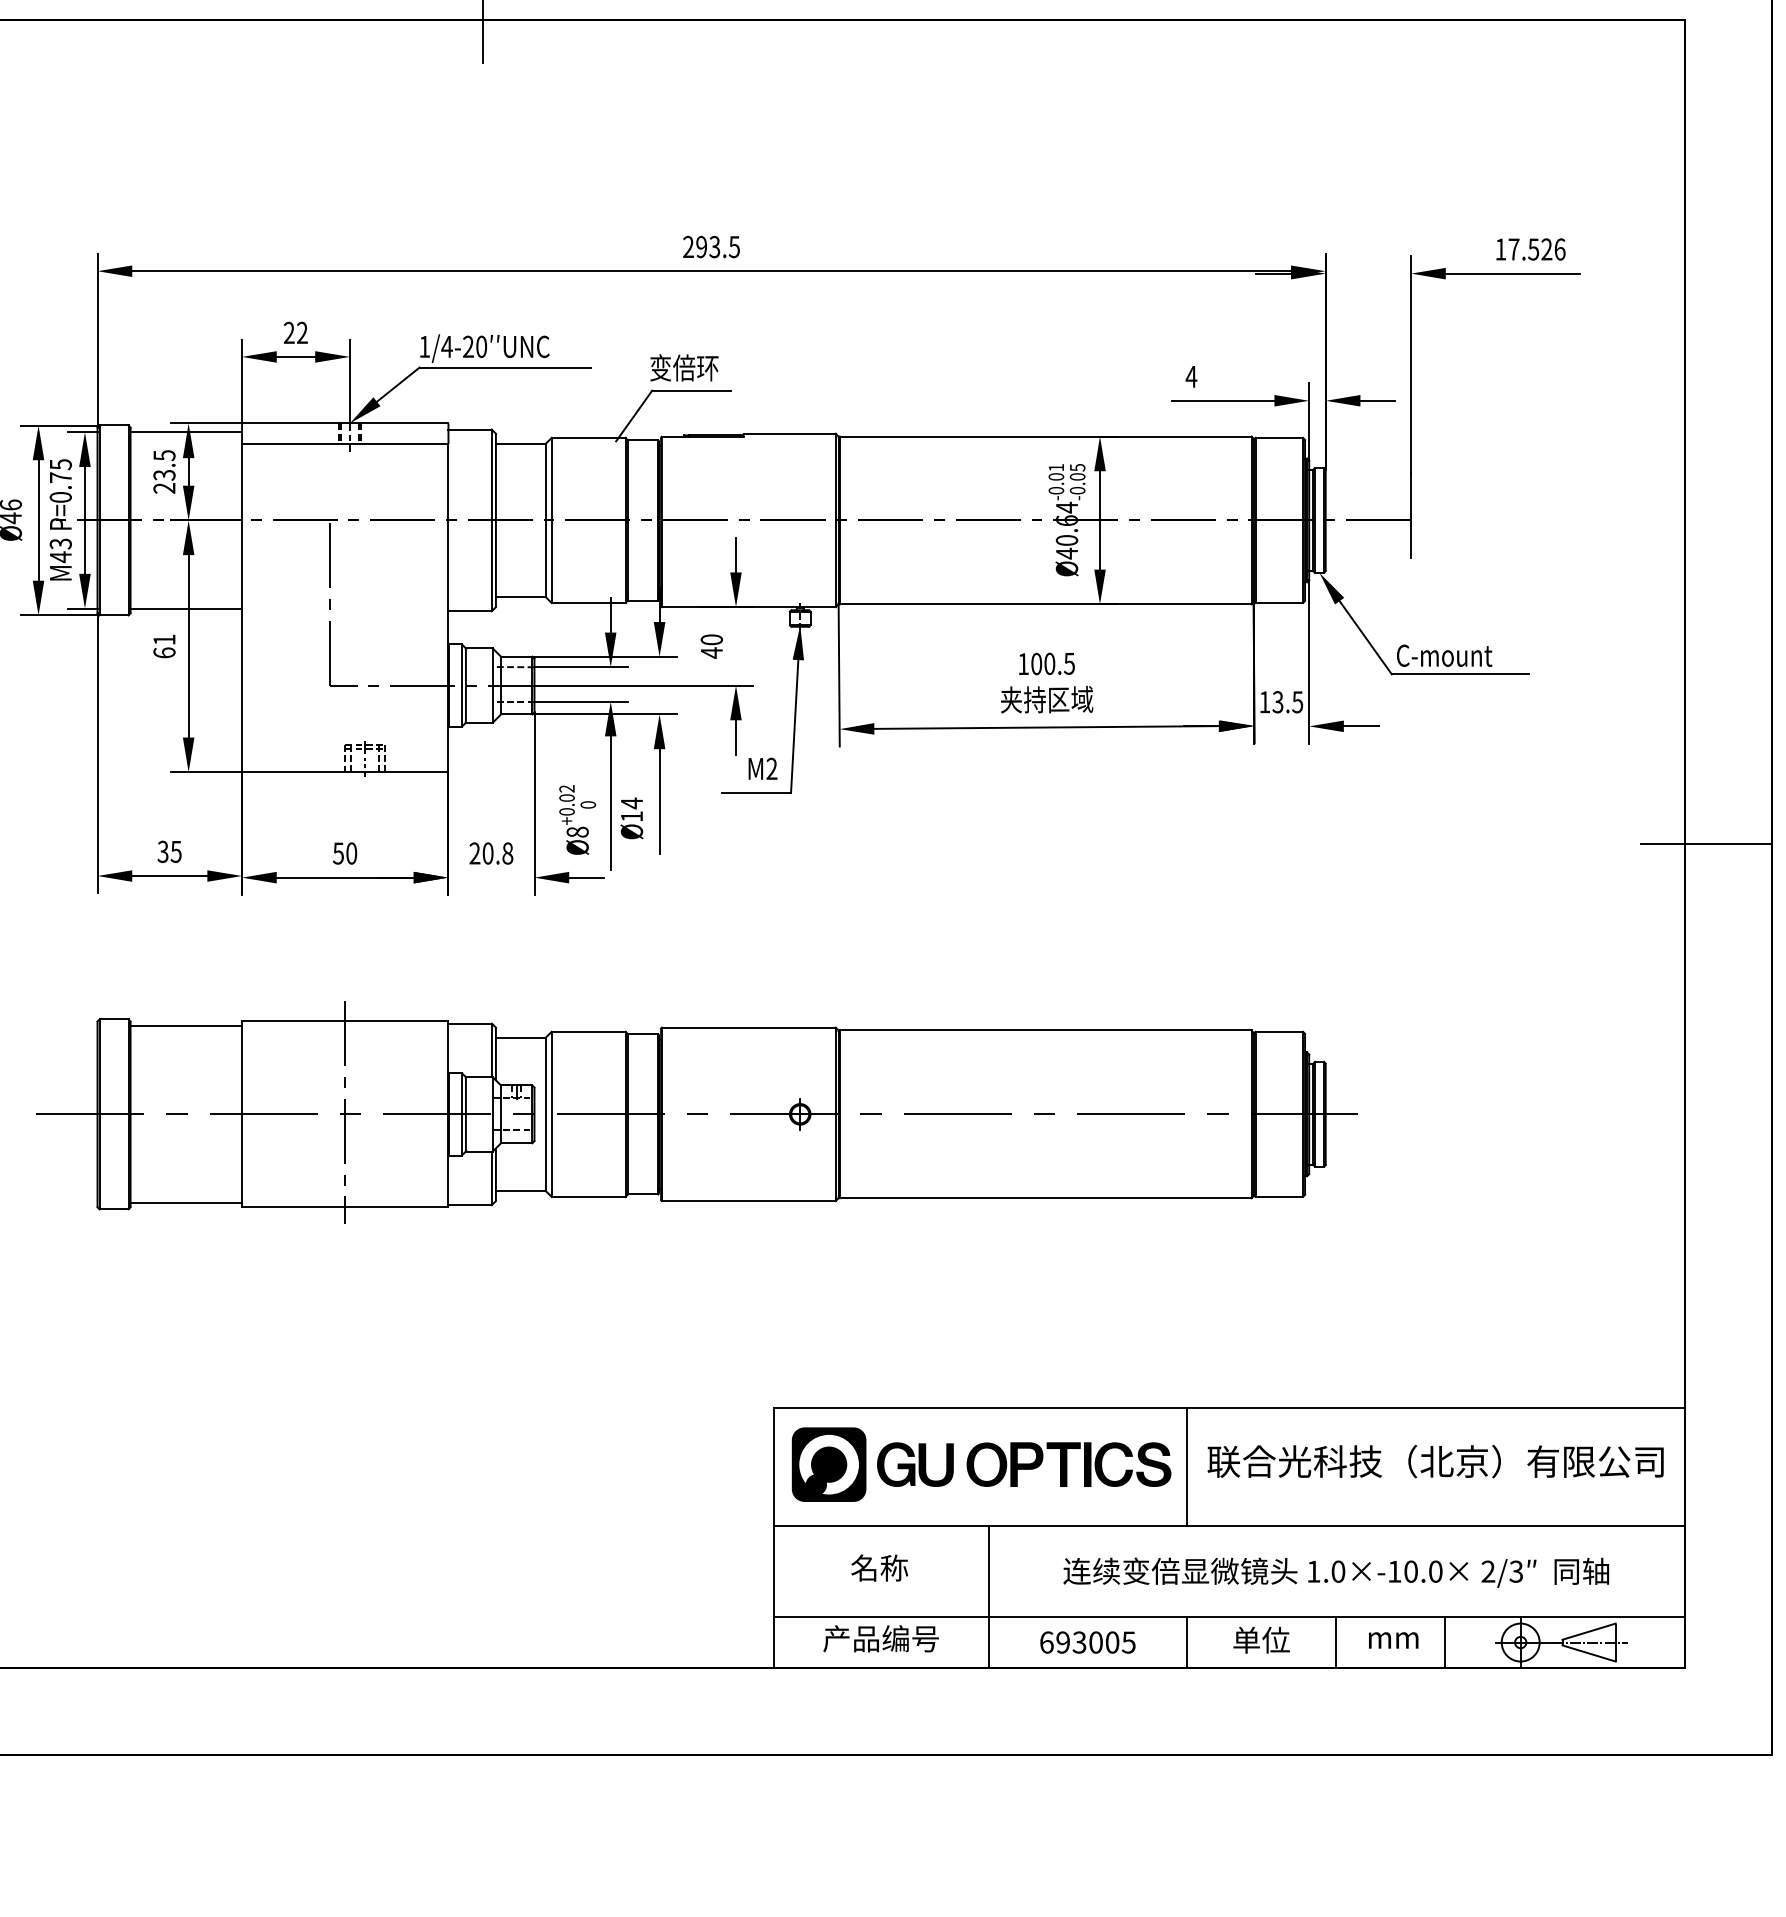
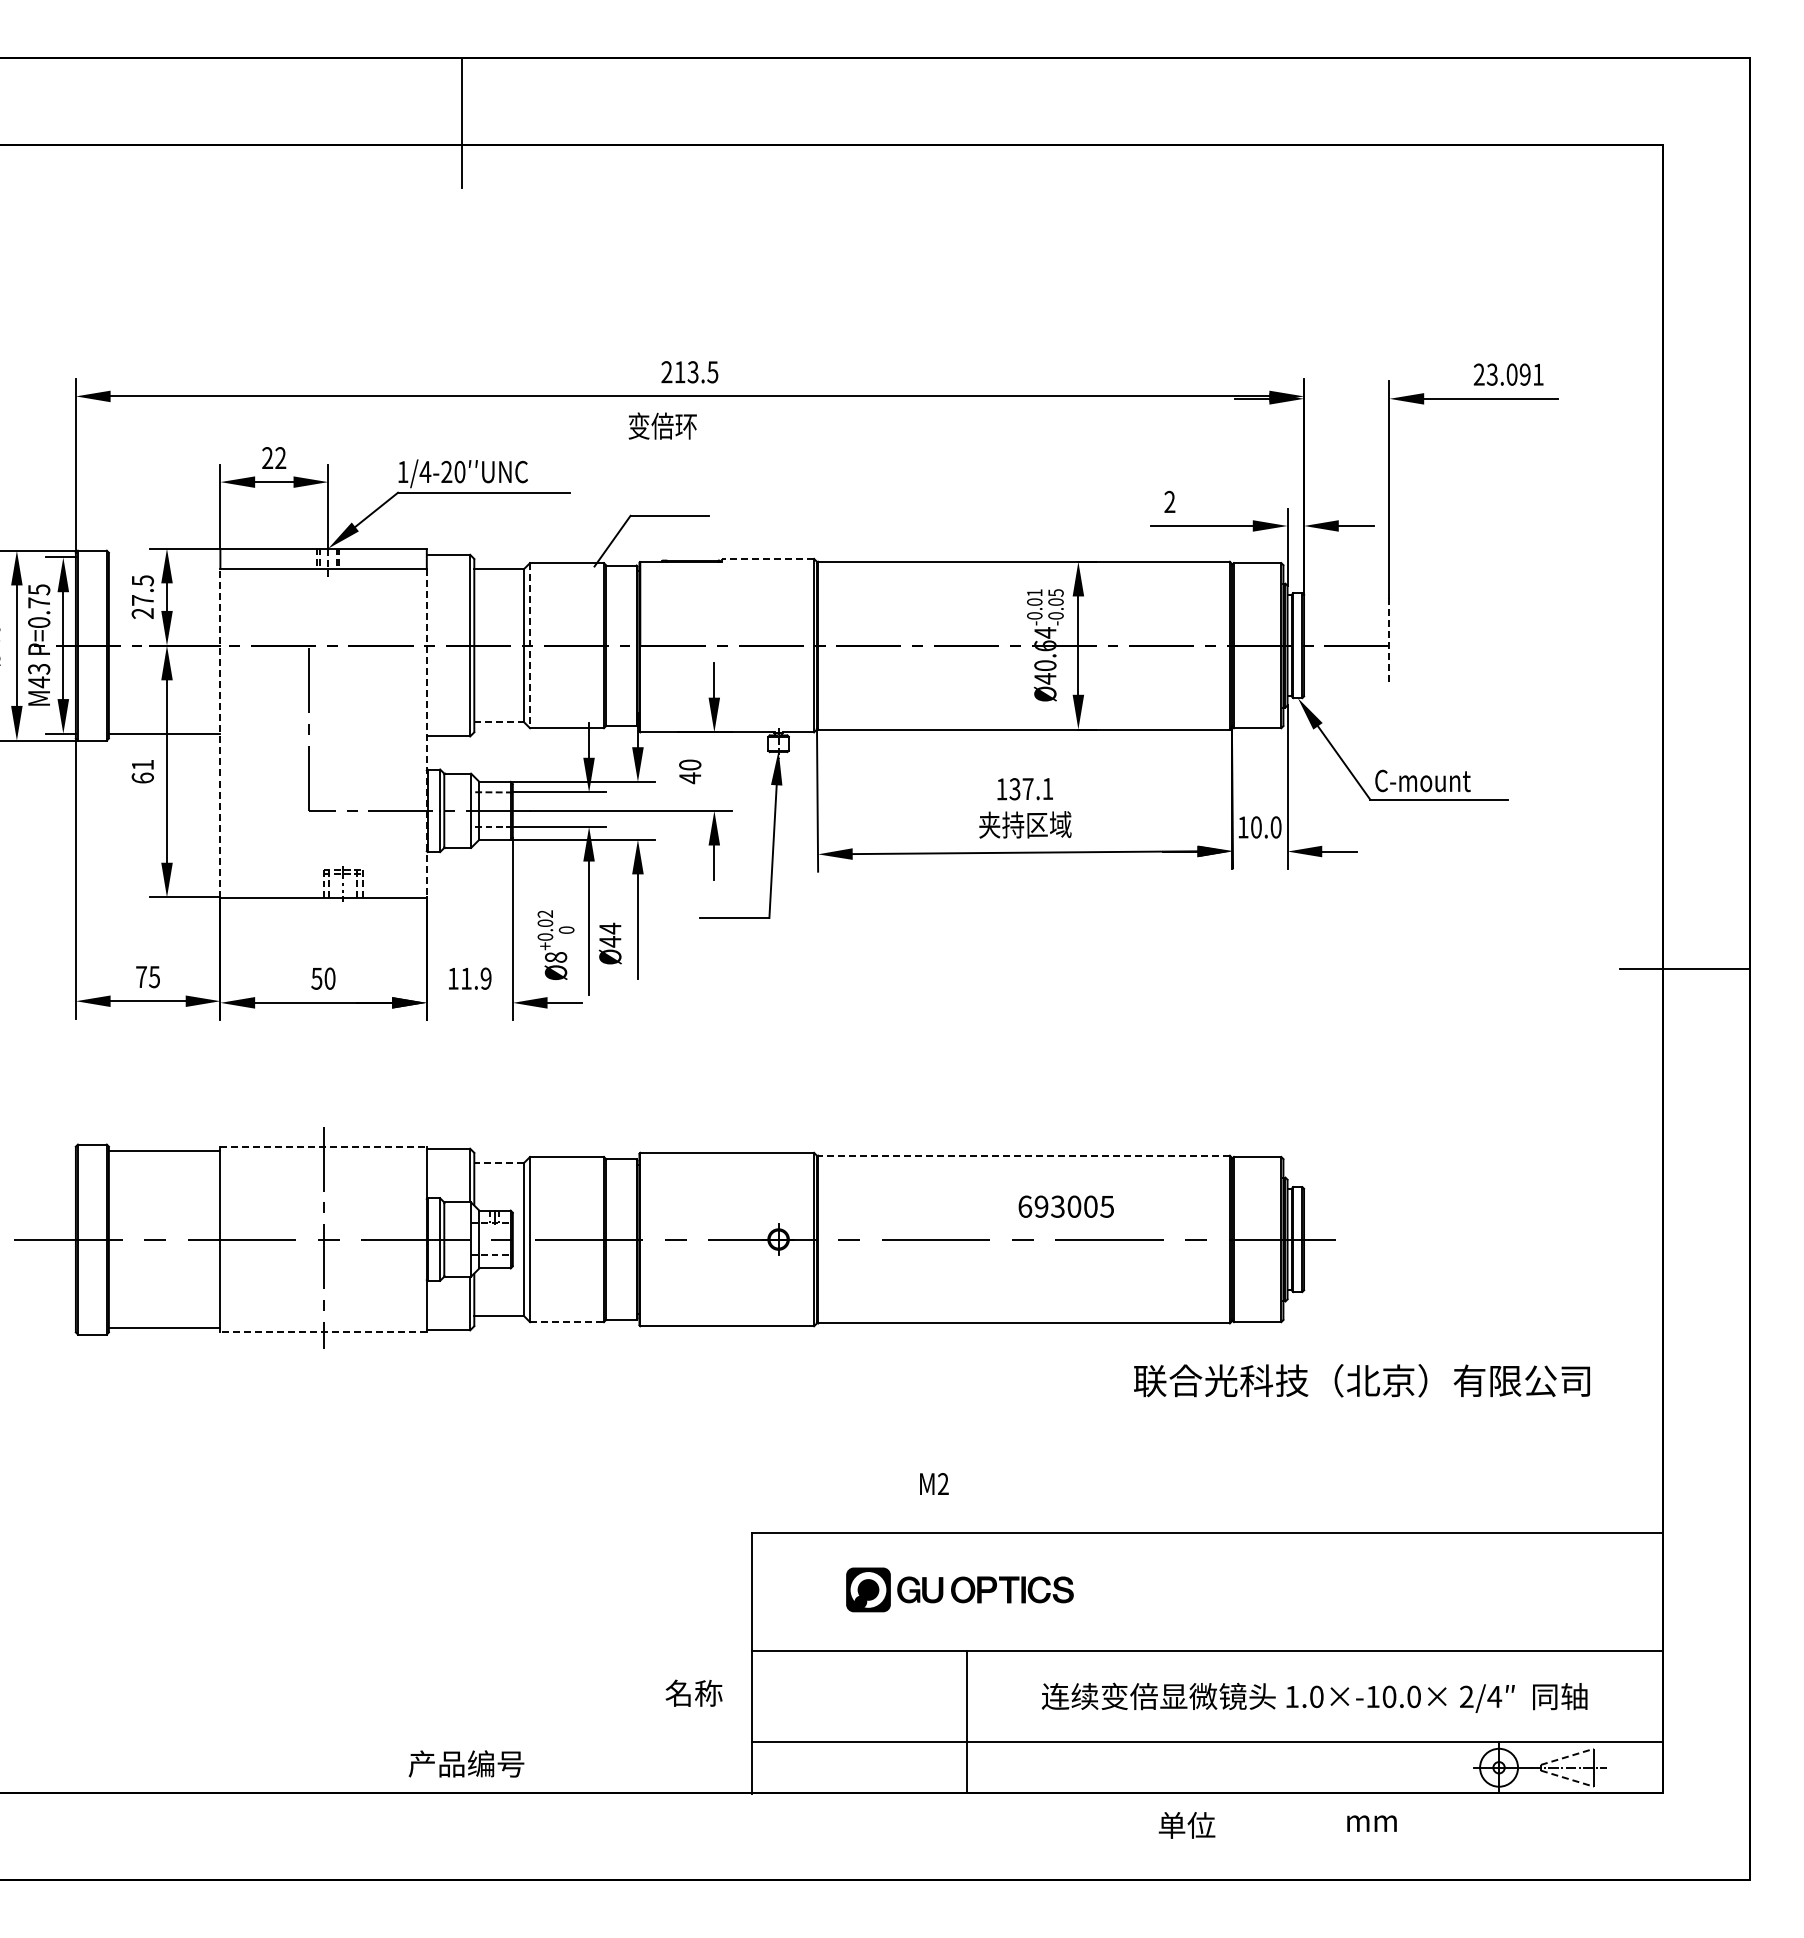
text: (701, 247) -> (679, 372), 293.5 -> 213.5
text: (1530, 249) -> (1508, 374), 17.526 -> 23.091
text: (684, 367) -> (662, 425), moved
text: (1191, 376) -> (1169, 501), 4 -> 2
line: (186, 431) -> (164, 556), removed
line: (789, 433) -> (767, 558), solid -> dashed
text: (164, 475) -> (142, 600), 23.5 -> 27.5
line: (1411, 515) -> (1389, 640), solid -> dashed
line: (552, 520) -> (530, 645), solid -> dashed
line: (521, 597) -> (499, 722), solid -> dashed
line: (242, 607) -> (220, 732), solid -> dashed
line: (448, 608) -> (426, 733), solid -> dashed
text: (1053, 664) -> (1031, 789), 100.5 -> 137.1
text: (1287, 702) -> (1265, 827), 13.5 -> 10.0
text: (763, 768) -> (934, 1483), moved
text: (632, 816) -> (610, 941), Ø14 -> Ø44
text: (162, 851) -> (140, 976), 35 -> 75
text: (491, 853) -> (469, 978), 20.8 -> 11.9
line: (346, 1021) -> (324, 1146), solid -> dashed
line: (1046, 1030) -> (1024, 1155), solid -> dashed
line: (521, 1038) -> (499, 1163), solid -> dashed
line: (589, 1197) -> (567, 1322), solid -> dashed
line: (345, 1207) -> (323, 1332), solid -> dashed
text: (1435, 1461) -> (1361, 1380), moved
part: (981, 1464) -> (959, 1589), size x0.6
line: (1187, 1466) -> (1165, 1591), removed
text: (879, 1567) -> (693, 1692), moved
text: (1516, 1571) -> (1494, 1696), 2/3 -> 2/4
line: (1589, 1631) -> (1567, 1756), solid -> dashed
text: (881, 1638) -> (466, 1763), moved
text: (1261, 1640) -> (1186, 1825), moved
text: (1393, 1640) -> (1371, 1823), moved
text: (1087, 1642) -> (1065, 1206), moved
line: (1187, 1642) -> (1165, 1767), removed
line: (1335, 1642) -> (1313, 1767), removed
line: (1444, 1642) -> (1422, 1767), removed
line: (1589, 1653) -> (1567, 1778), solid -> dashed

